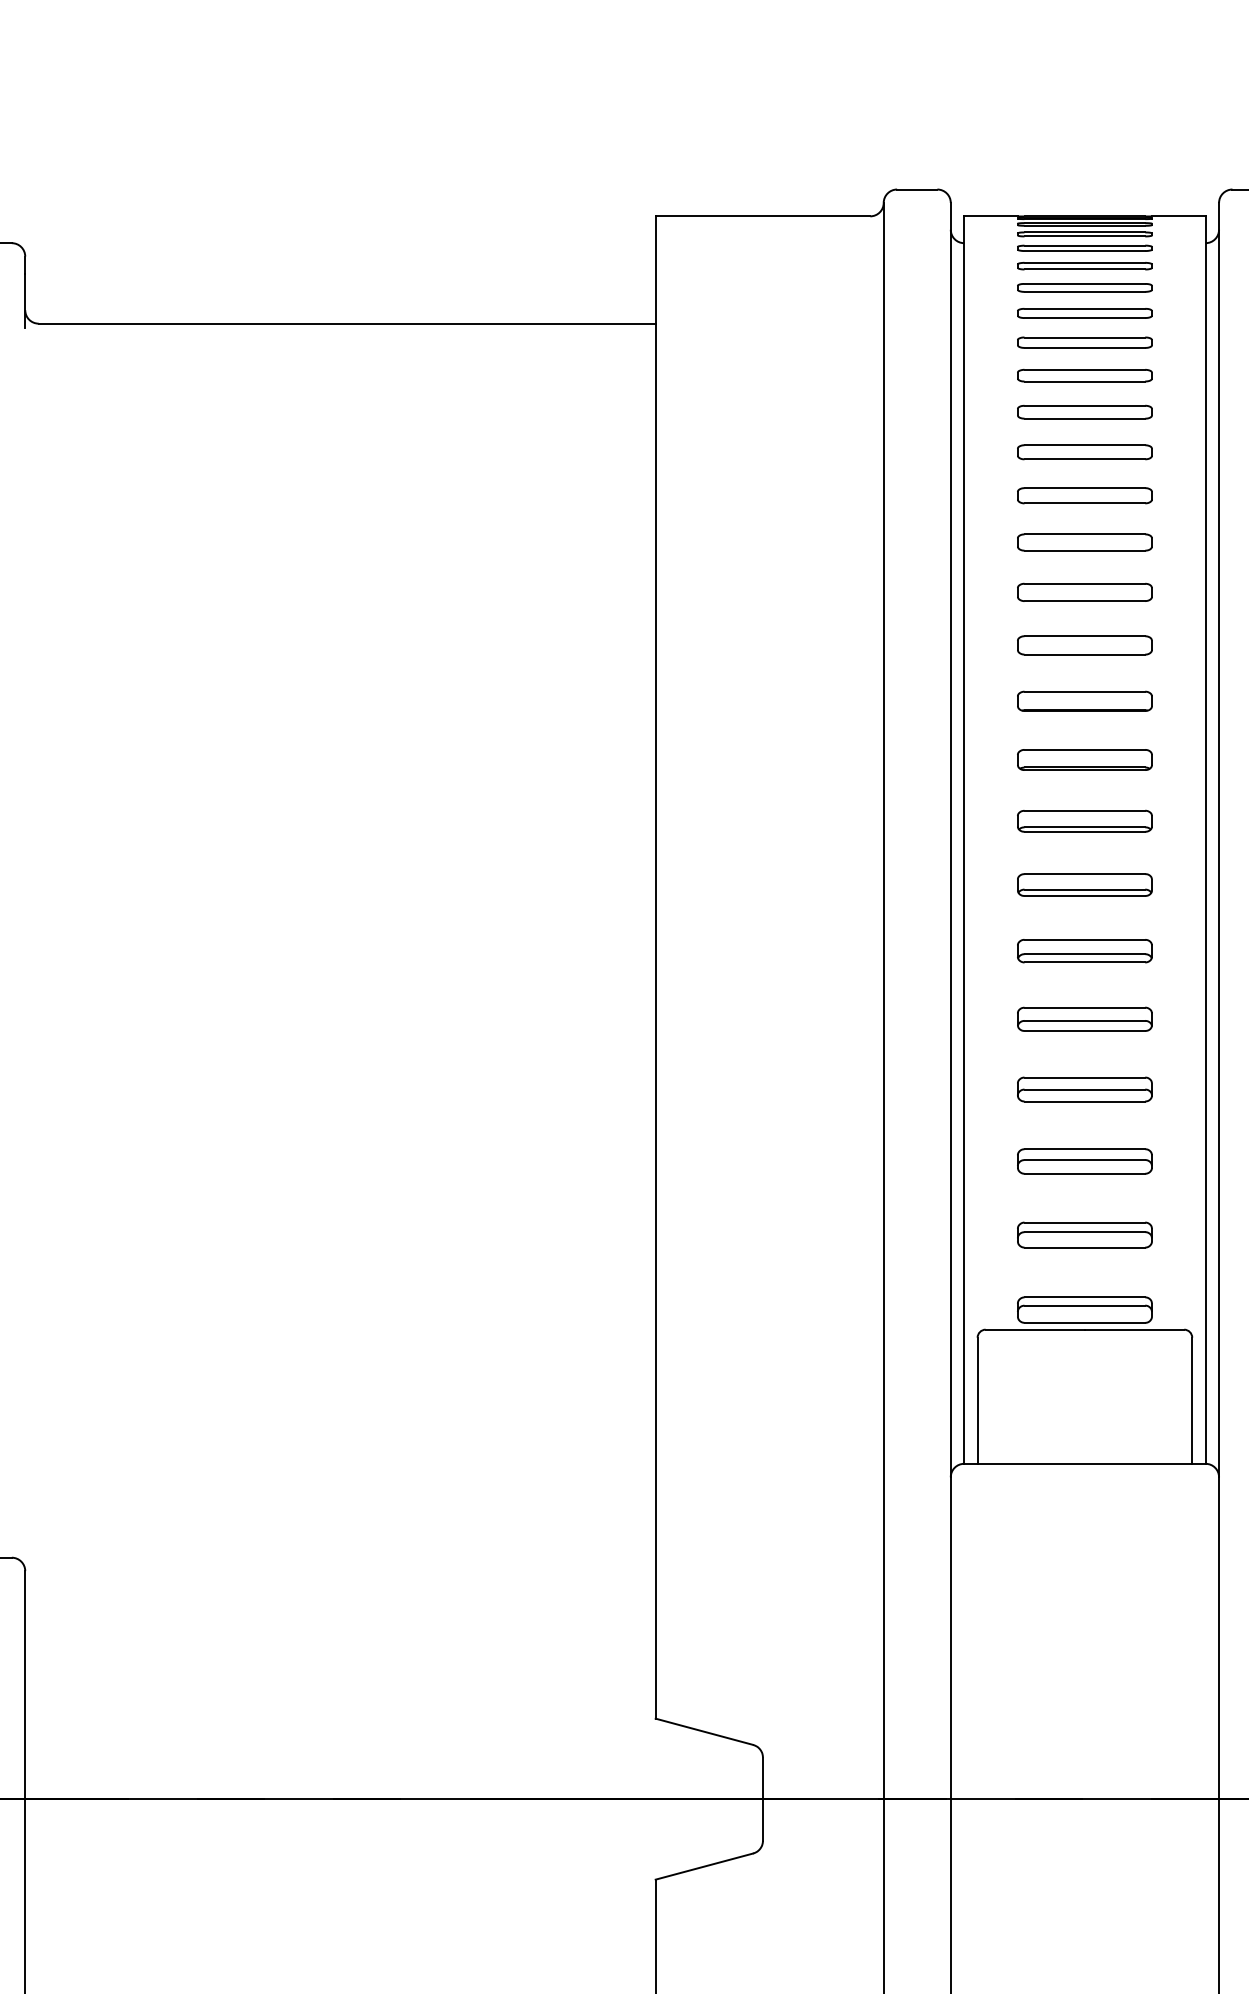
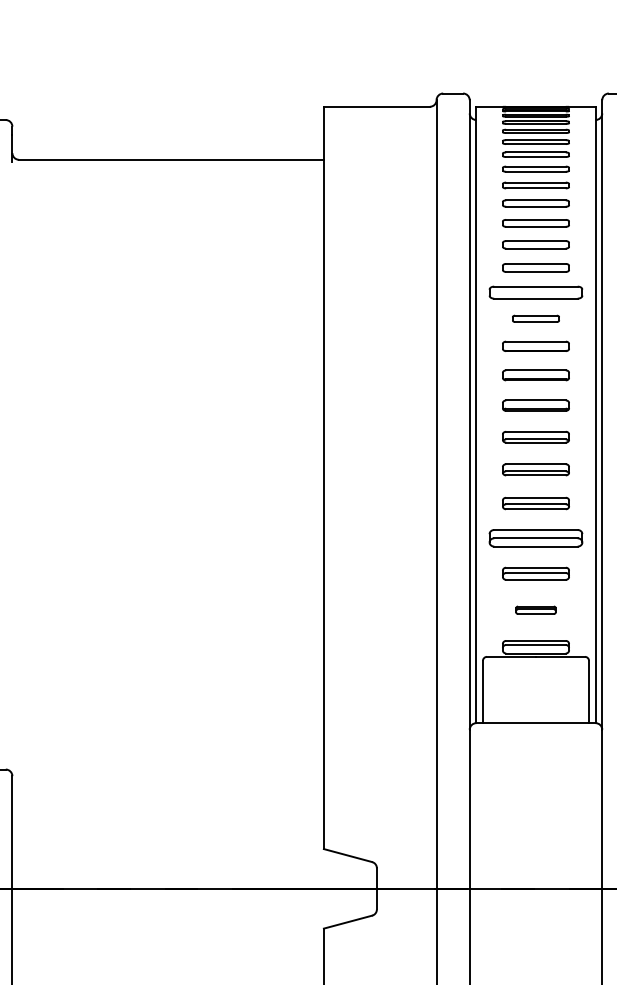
part: (1083, 592) -> (535, 292), size x1.4
part: (1083, 644) -> (535, 318), size x0.7
part: (1083, 1088) -> (535, 537), size x1.4
part: (1083, 1235) -> (535, 610), size x0.6

